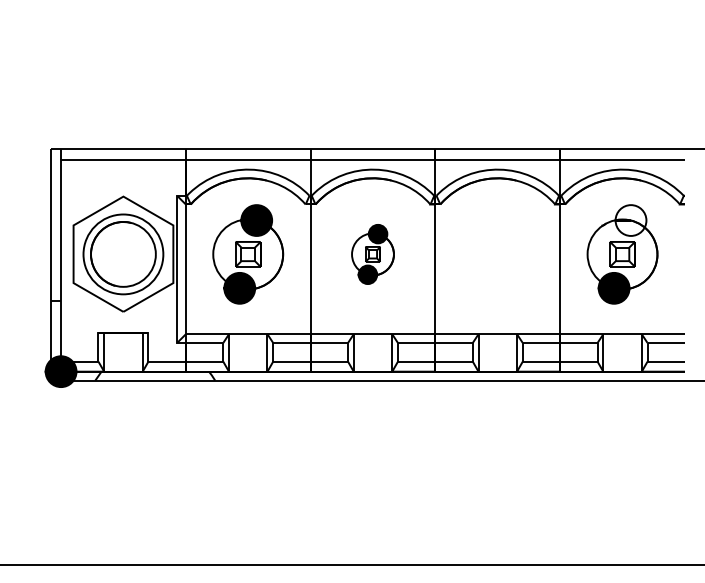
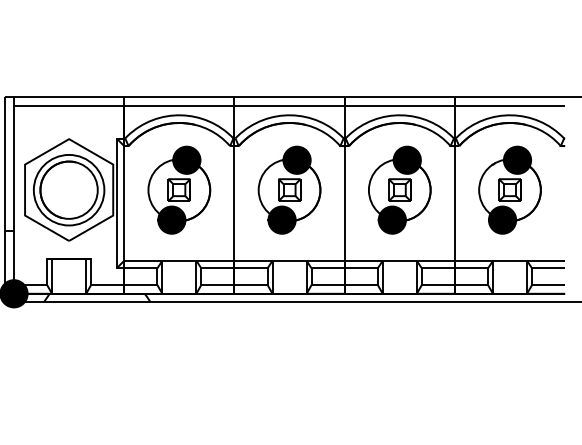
fill: (630, 220) -> (517, 160), added
part: (372, 254) -> (289, 190), size x1.67
part: (497, 254) -> (399, 190), added

